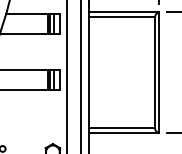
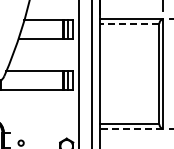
line: (122, 17) -> (129, 23), solid -> dashed
line: (123, 133) -> (130, 129), solid -> dashed

